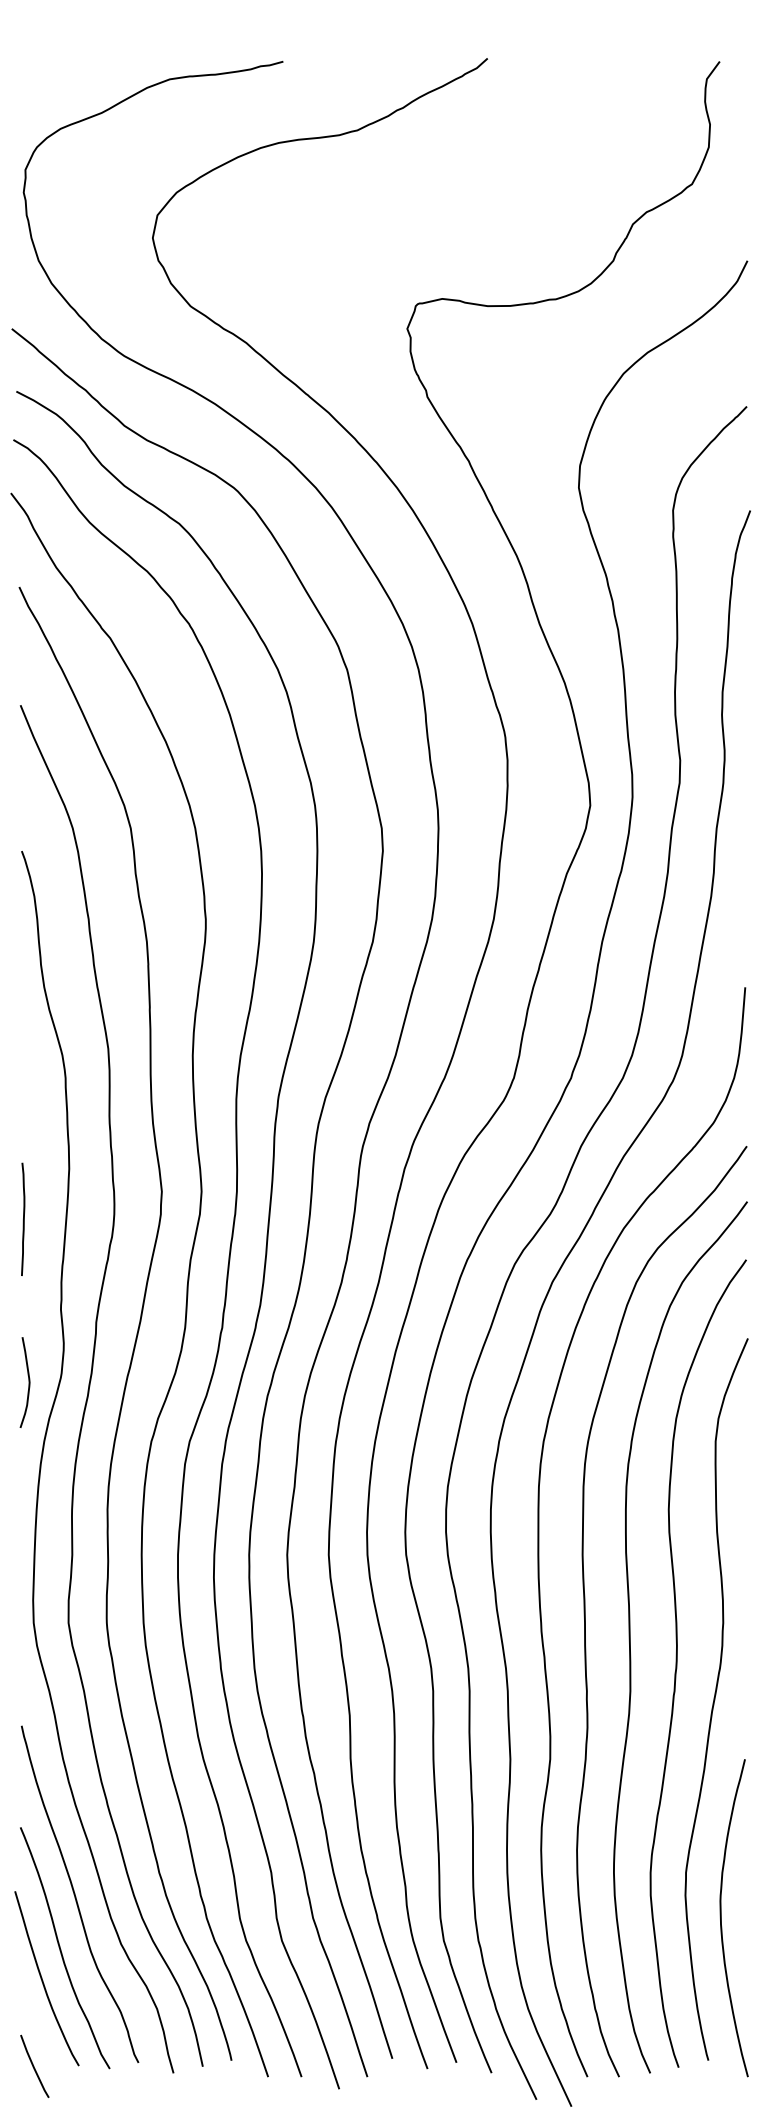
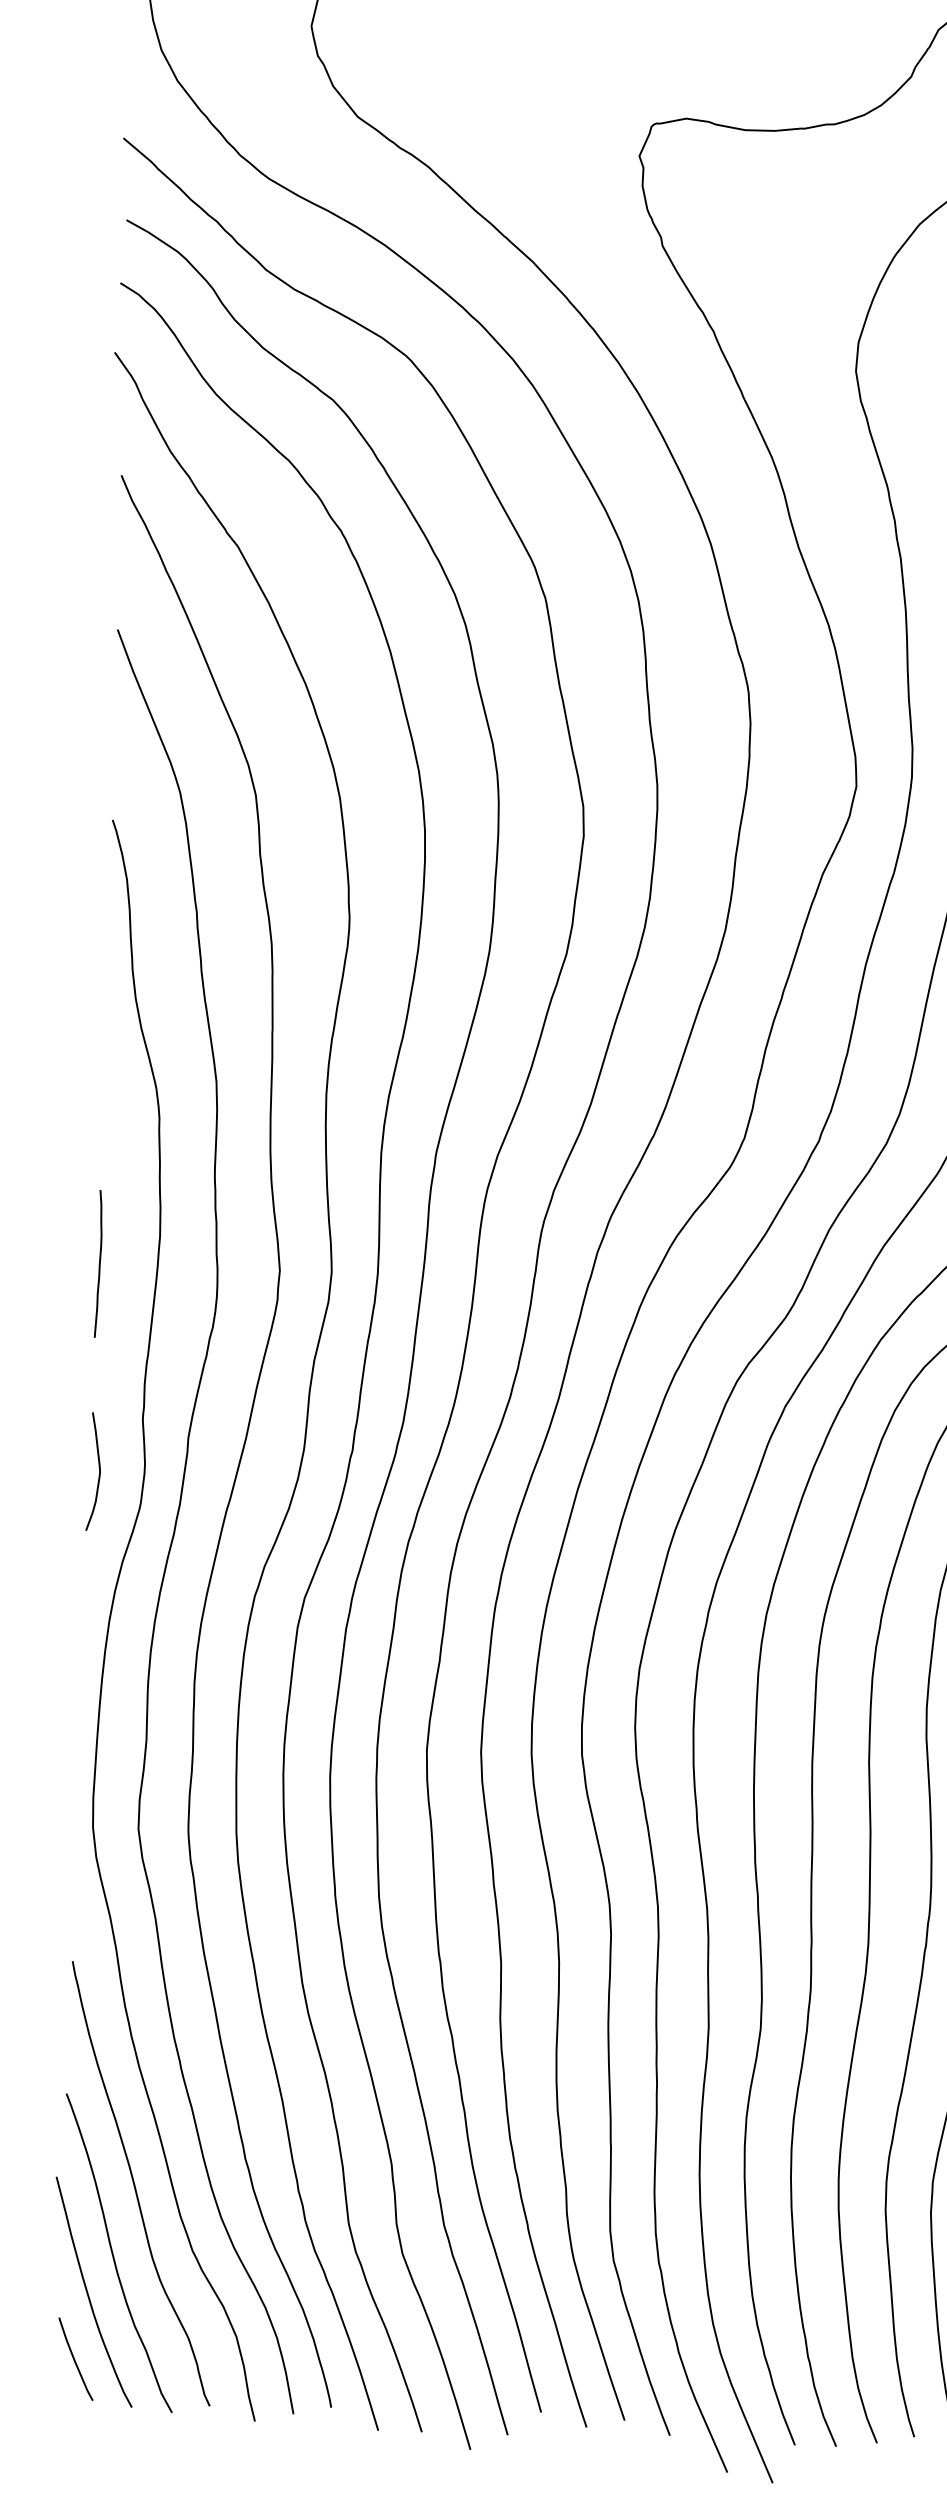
curve: (23, 1218) -> (99, 1262), moved
curve: (28, 1382) -> (98, 1471), moved
line: (33, 2065) -> (74, 2357), moved

